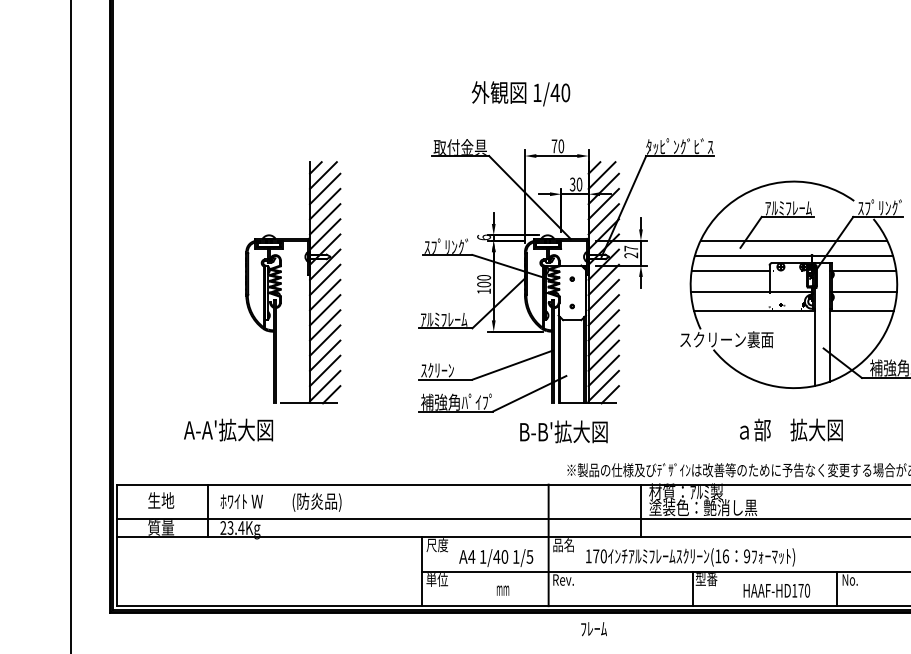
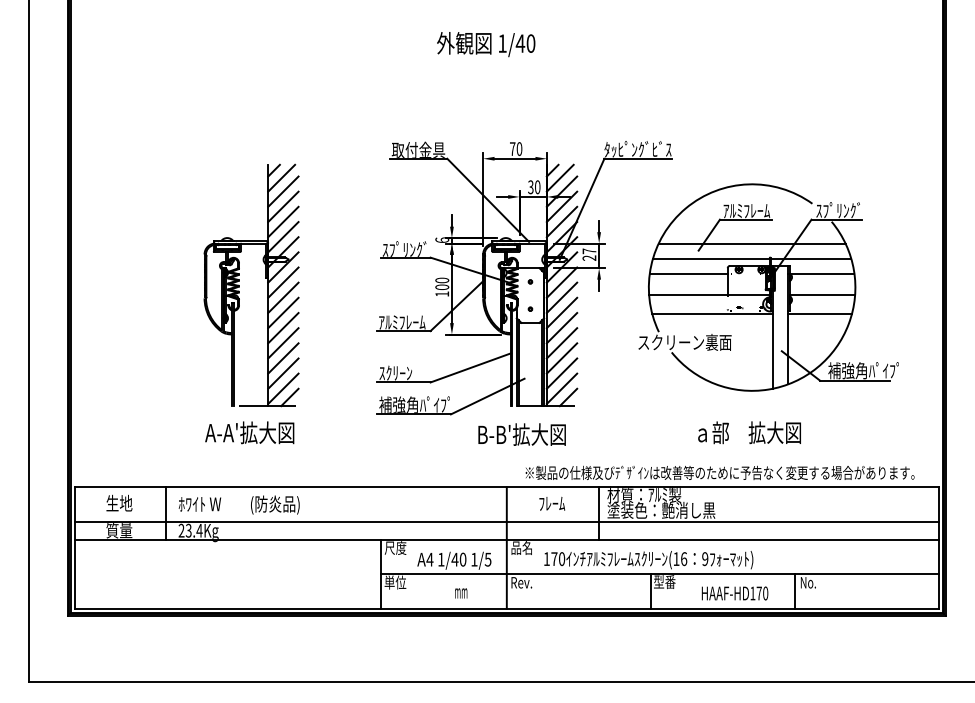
text: (521, 93) -> (486, 44), moved
text: (228, 429) -> (249, 432), moved
text: (594, 628) -> (552, 503), moved

